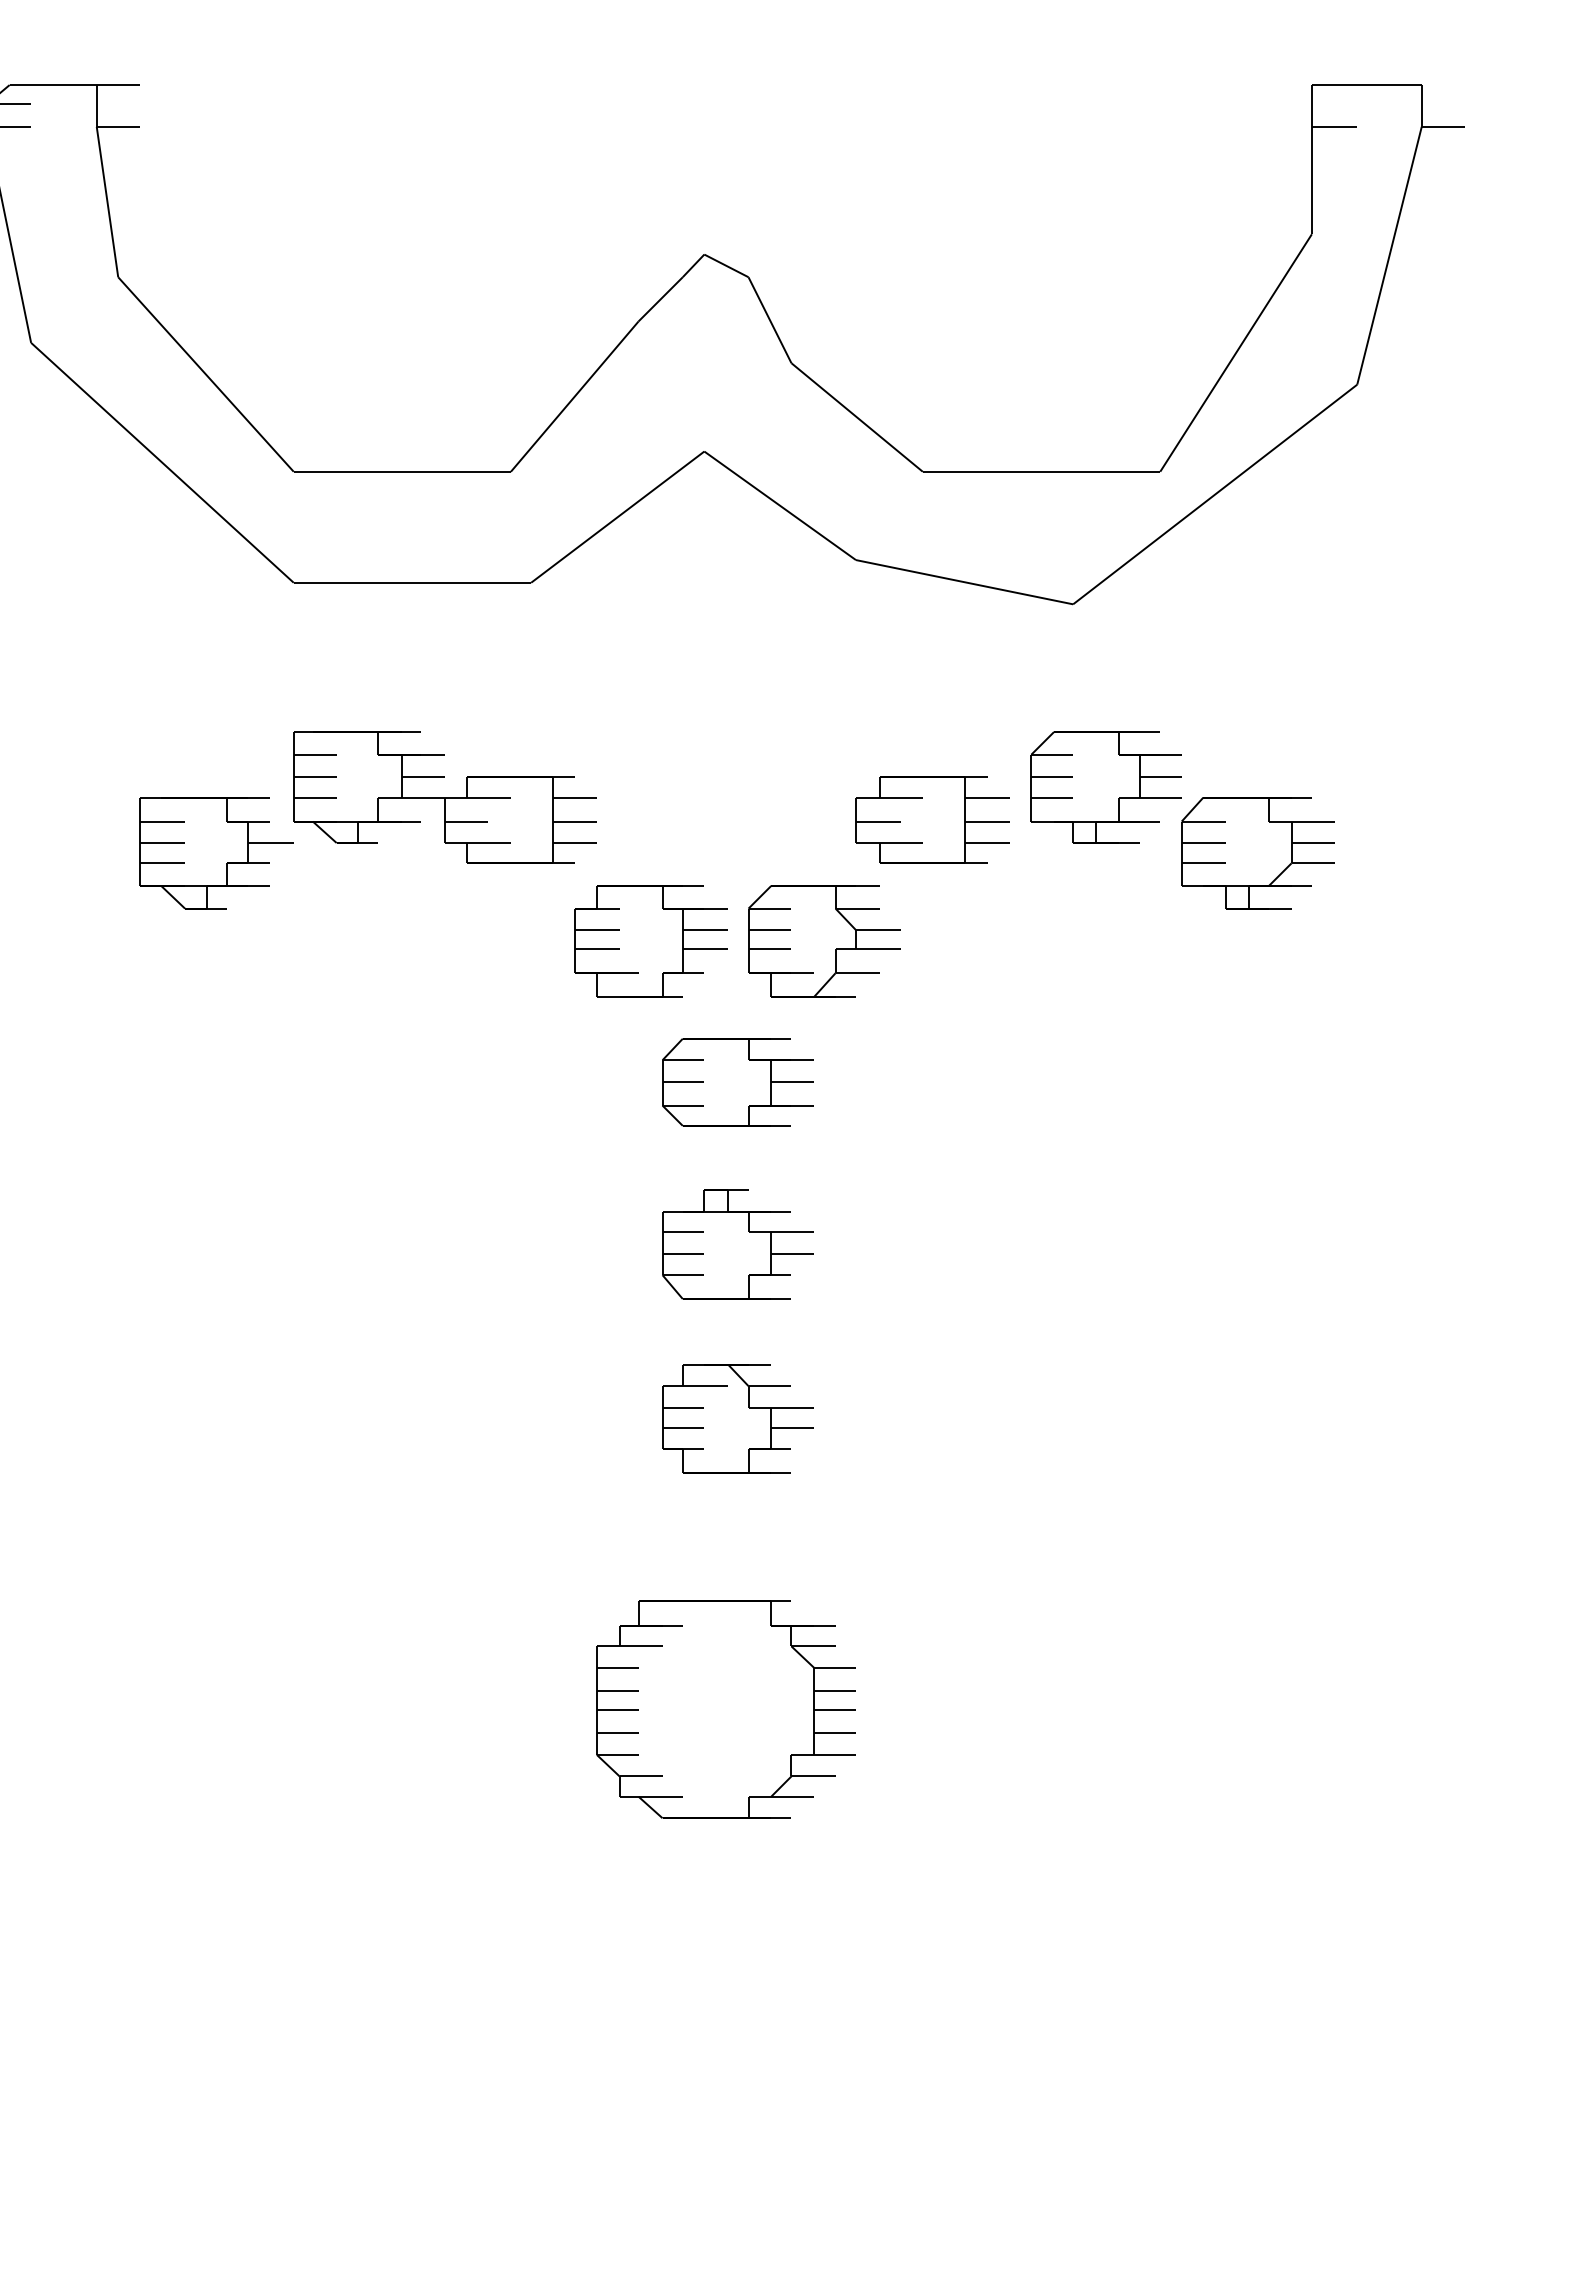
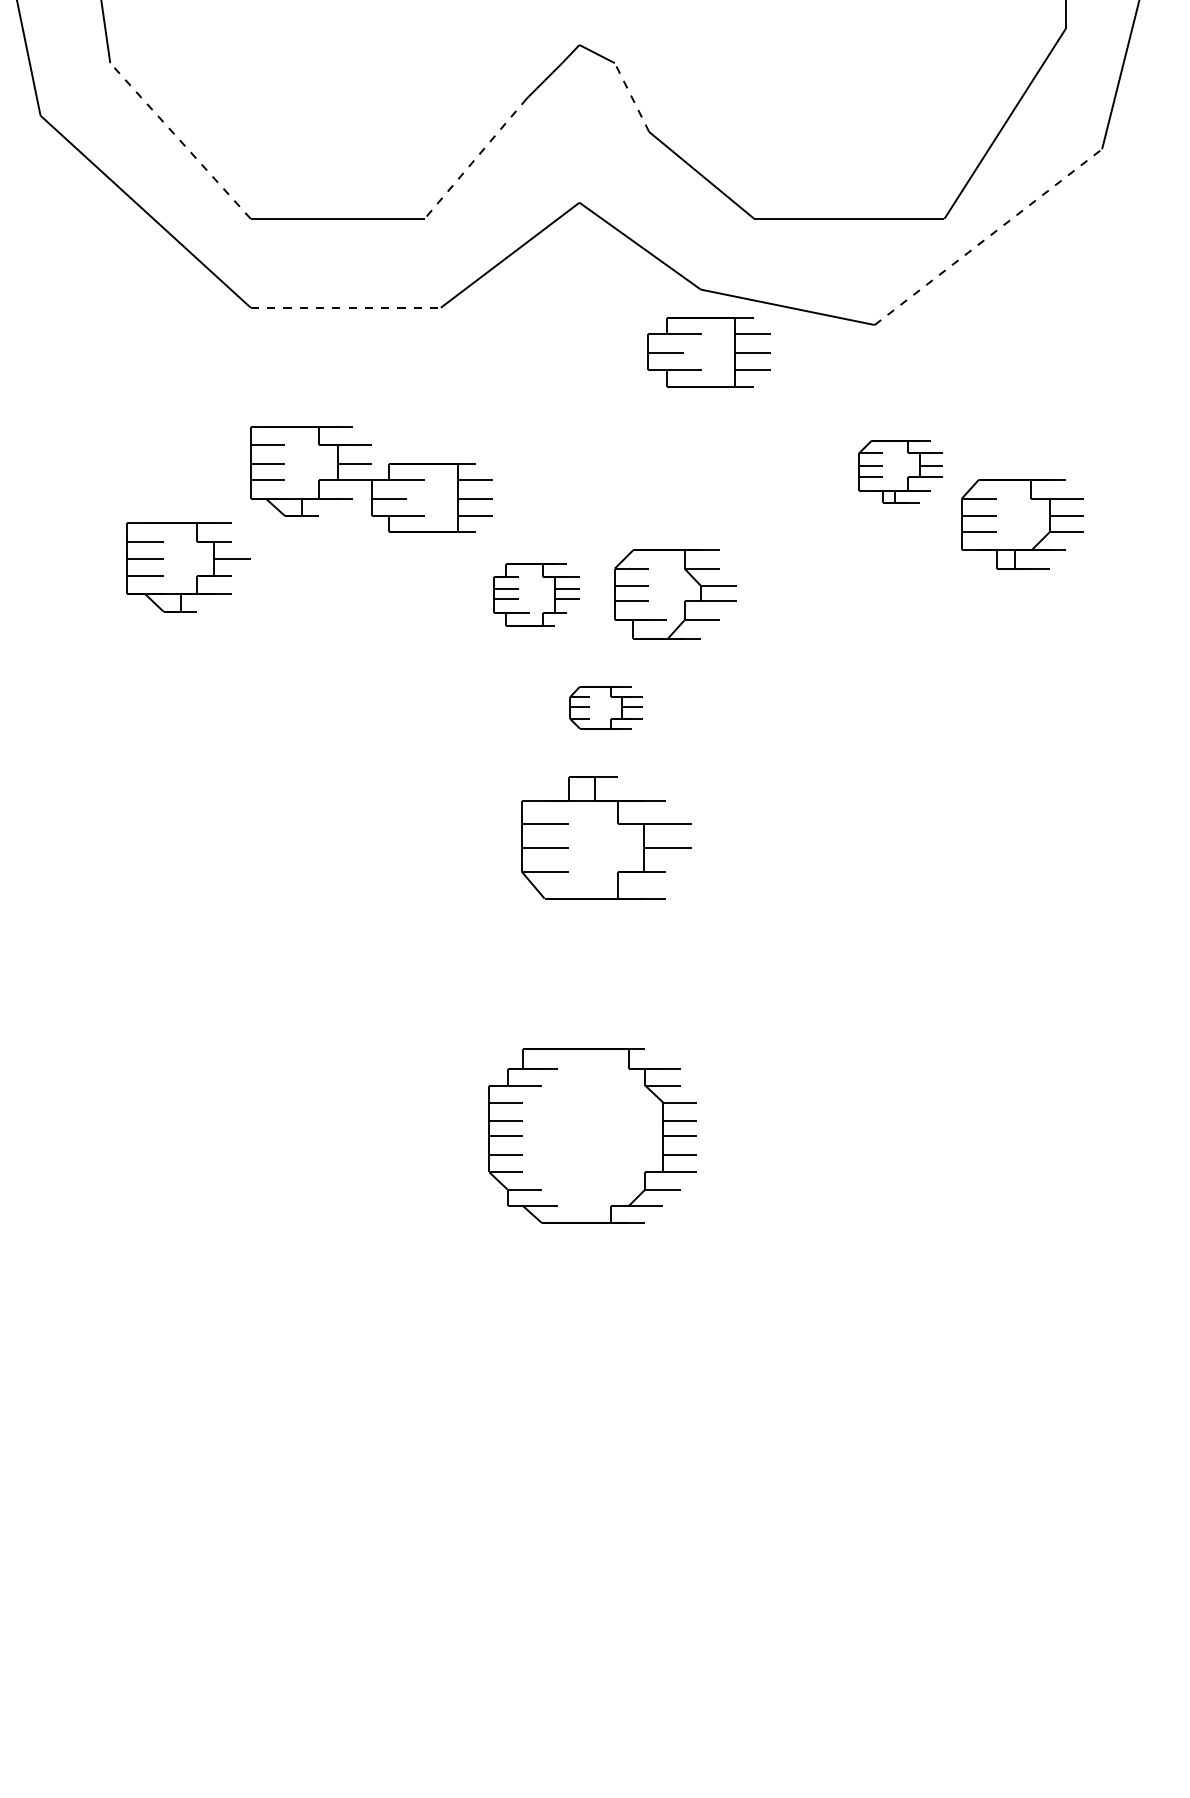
line: (769, 319) -> (631, 97), solid -> dashed
line: (205, 374) -> (180, 141), solid -> dashed
line: (574, 396) -> (475, 158), solid -> dashed
line: (1215, 494) -> (988, 237), solid -> dashed
line: (412, 582) -> (345, 307), solid -> dashed
part: (1105, 787) -> (900, 471), size x0.7
part: (932, 819) -> (709, 351), moved
part: (216, 853) -> (188, 567), moved
part: (650, 941) -> (536, 594), size x0.7
part: (737, 1082) -> (606, 707), size x0.6
part: (737, 1244) -> (606, 837), size x1.4
part: (737, 1418) -> (606, 976), removed
part: (725, 1709) -> (592, 1136), moved

